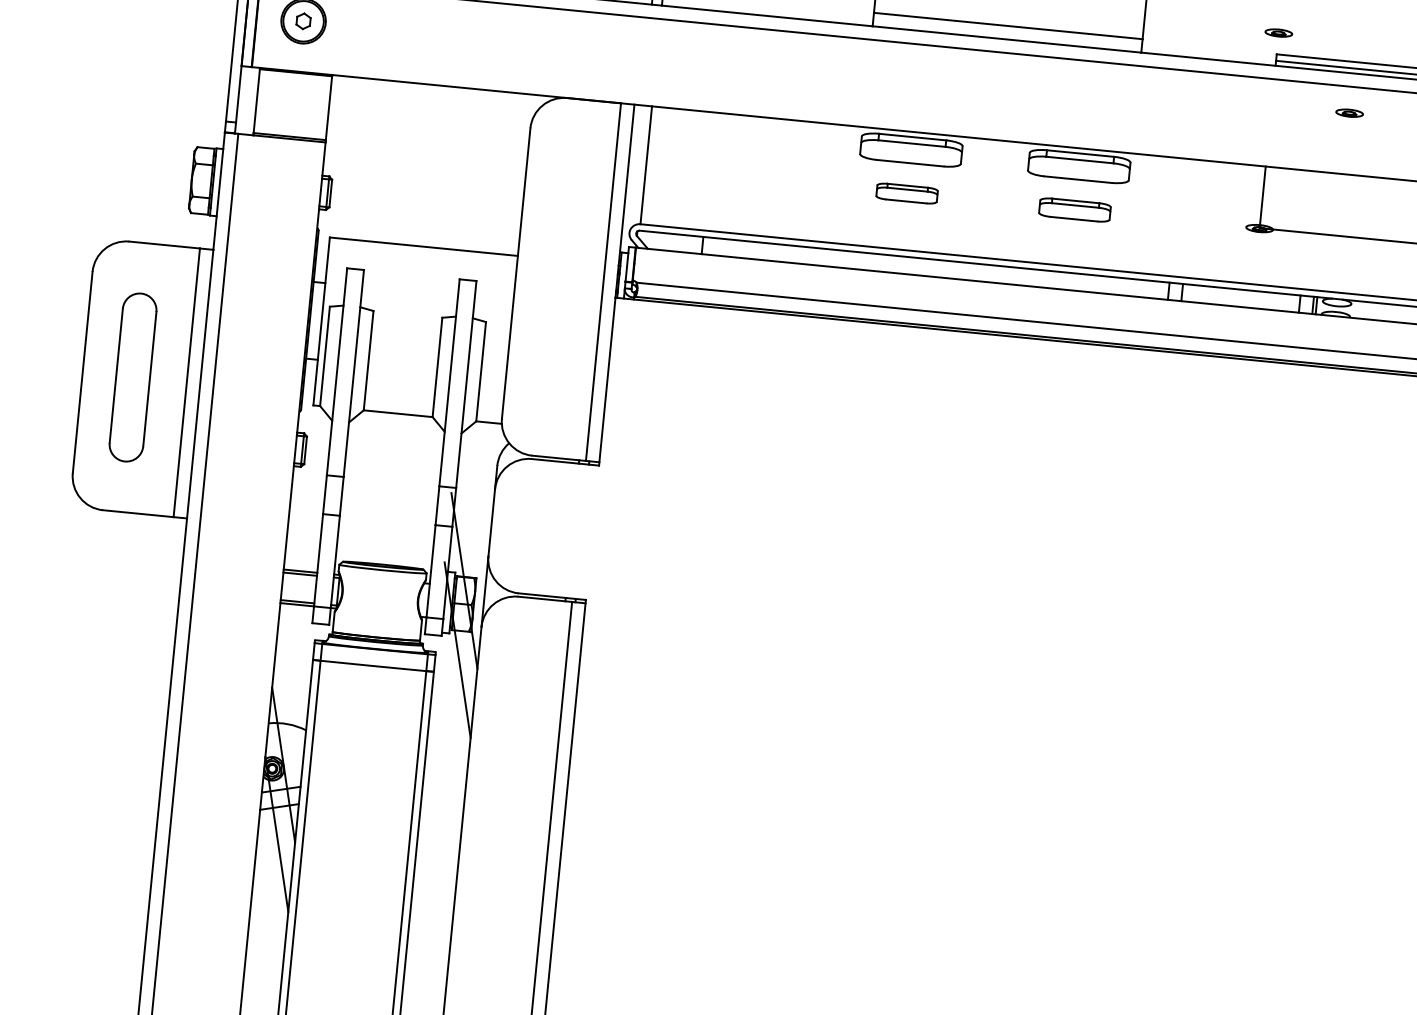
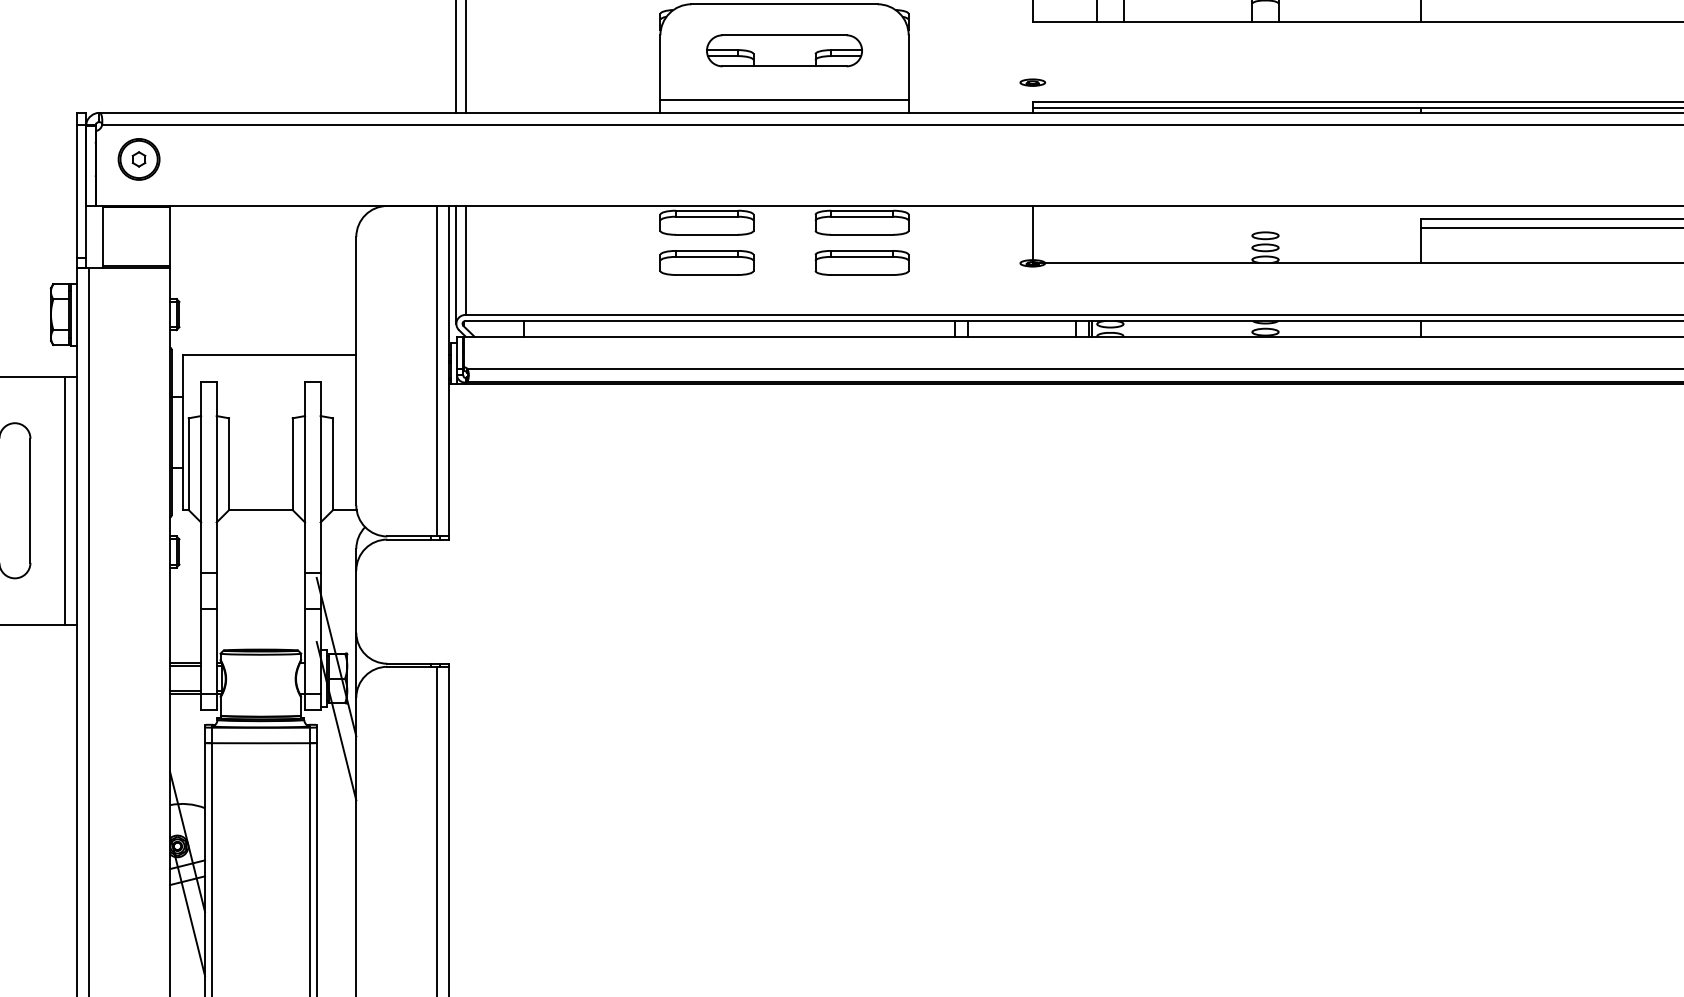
part: (1349, 113) -> (1104, 149), removed
line: (635, 168) -> (456, 264), added
part: (906, 193) -> (706, 262), size x1.67
part: (1074, 209) -> (861, 262), size x1.43

